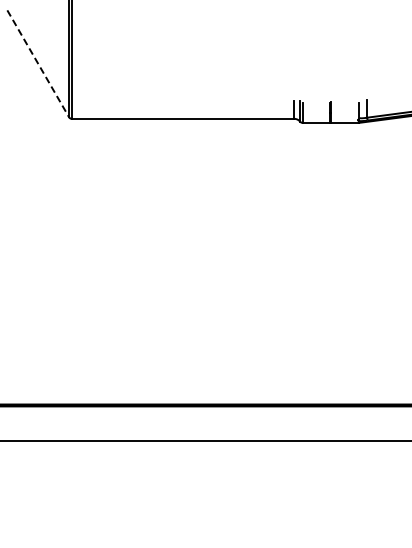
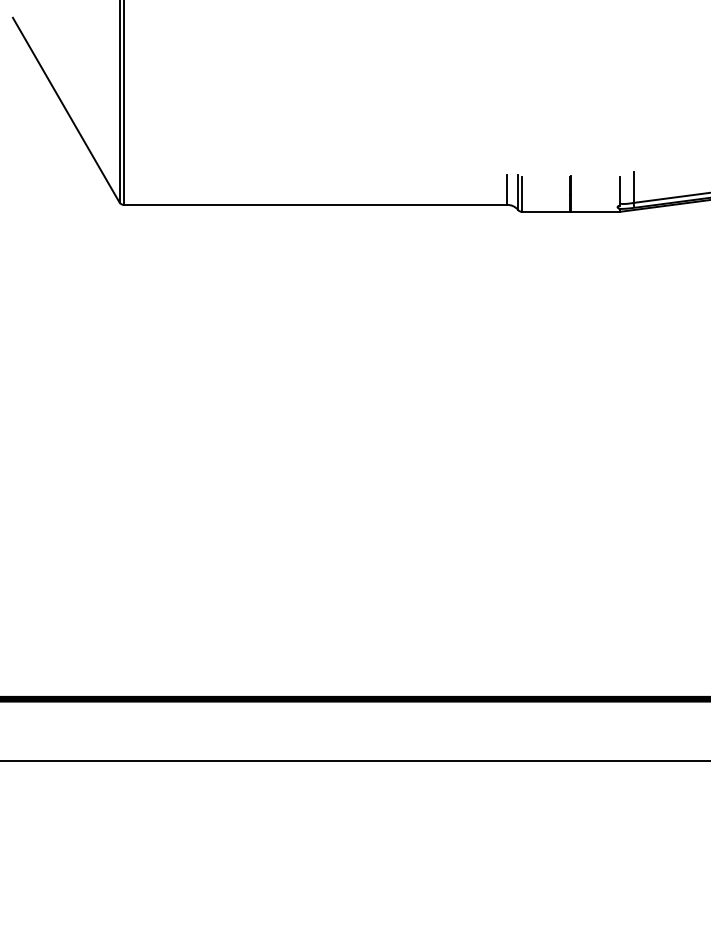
line: (38, 63) -> (66, 109), dashed -> solid

